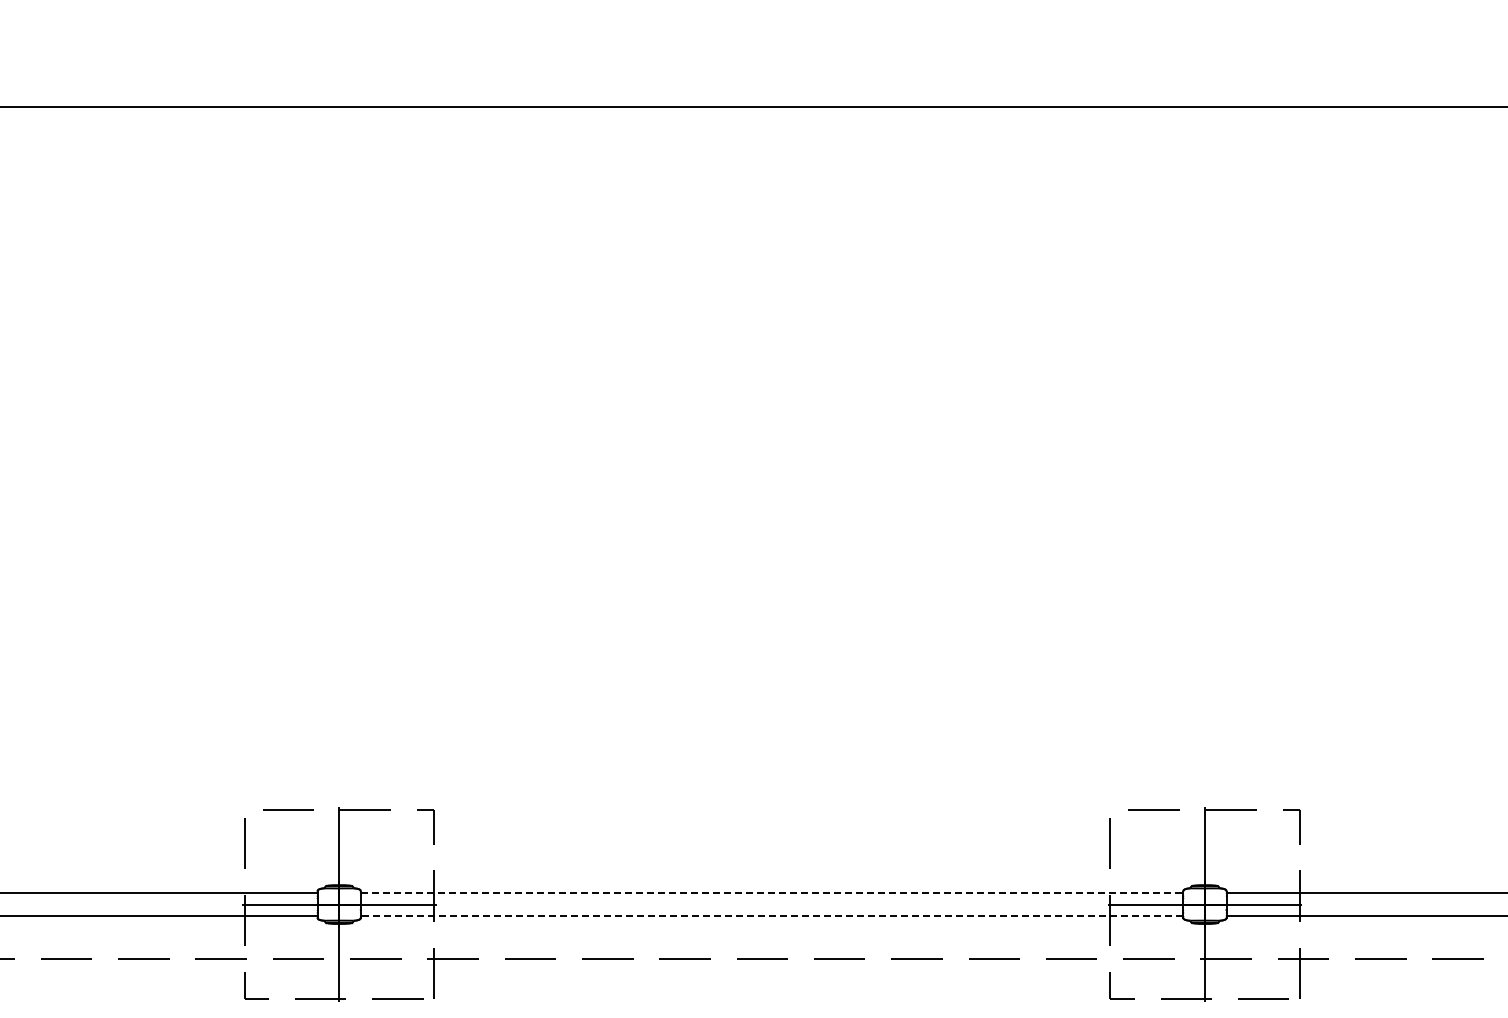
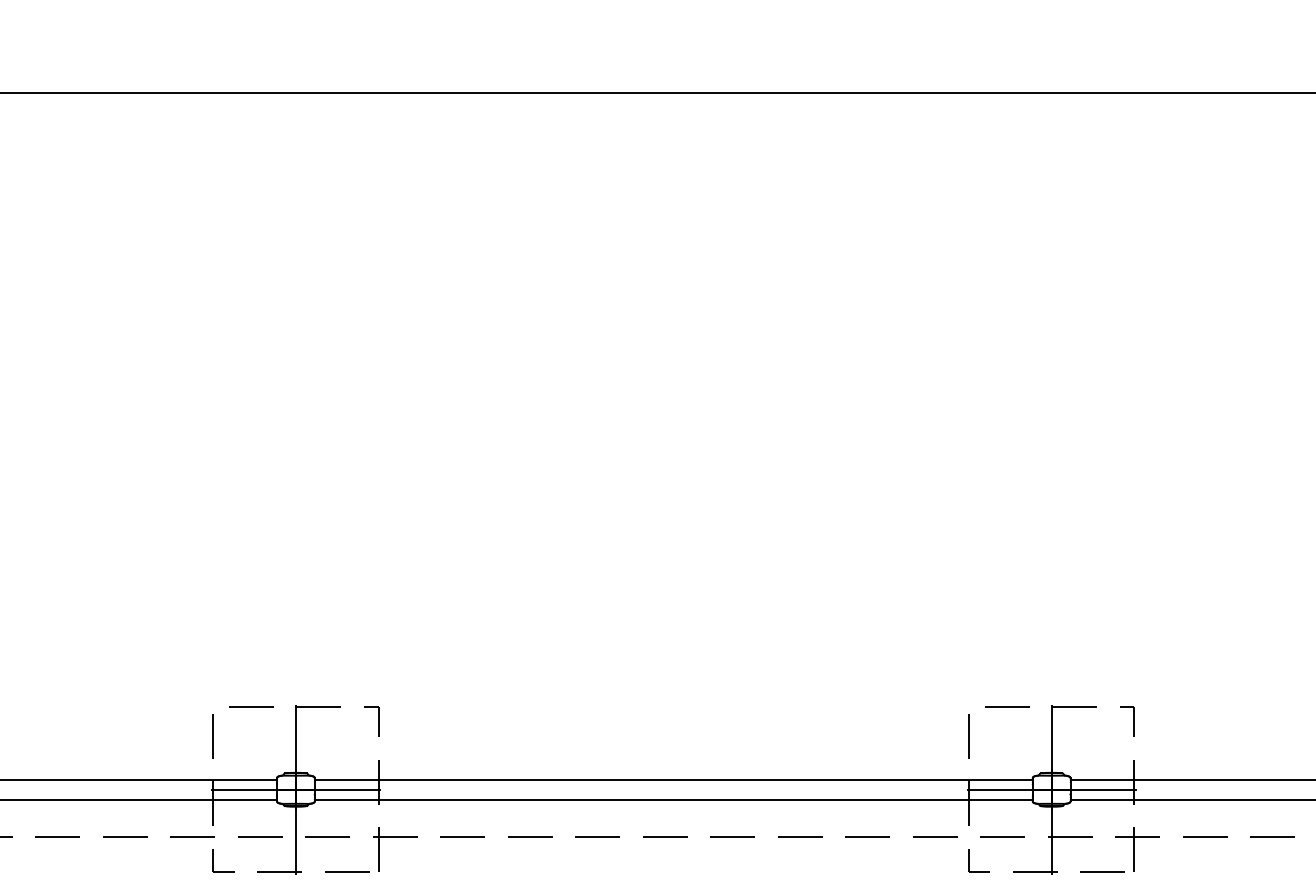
line: (772, 893) -> (674, 780), dashed -> solid
line: (771, 916) -> (673, 800), dashed -> solid

